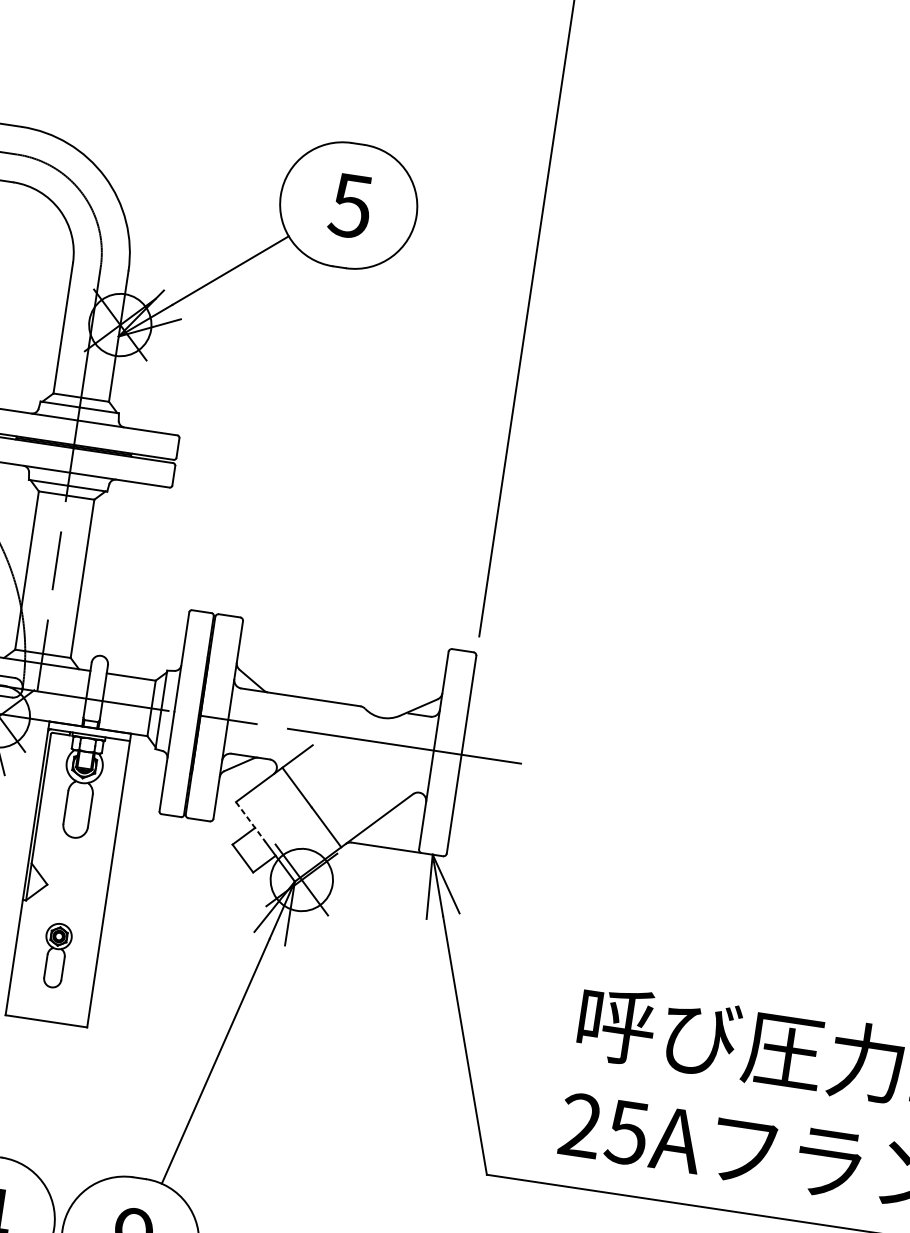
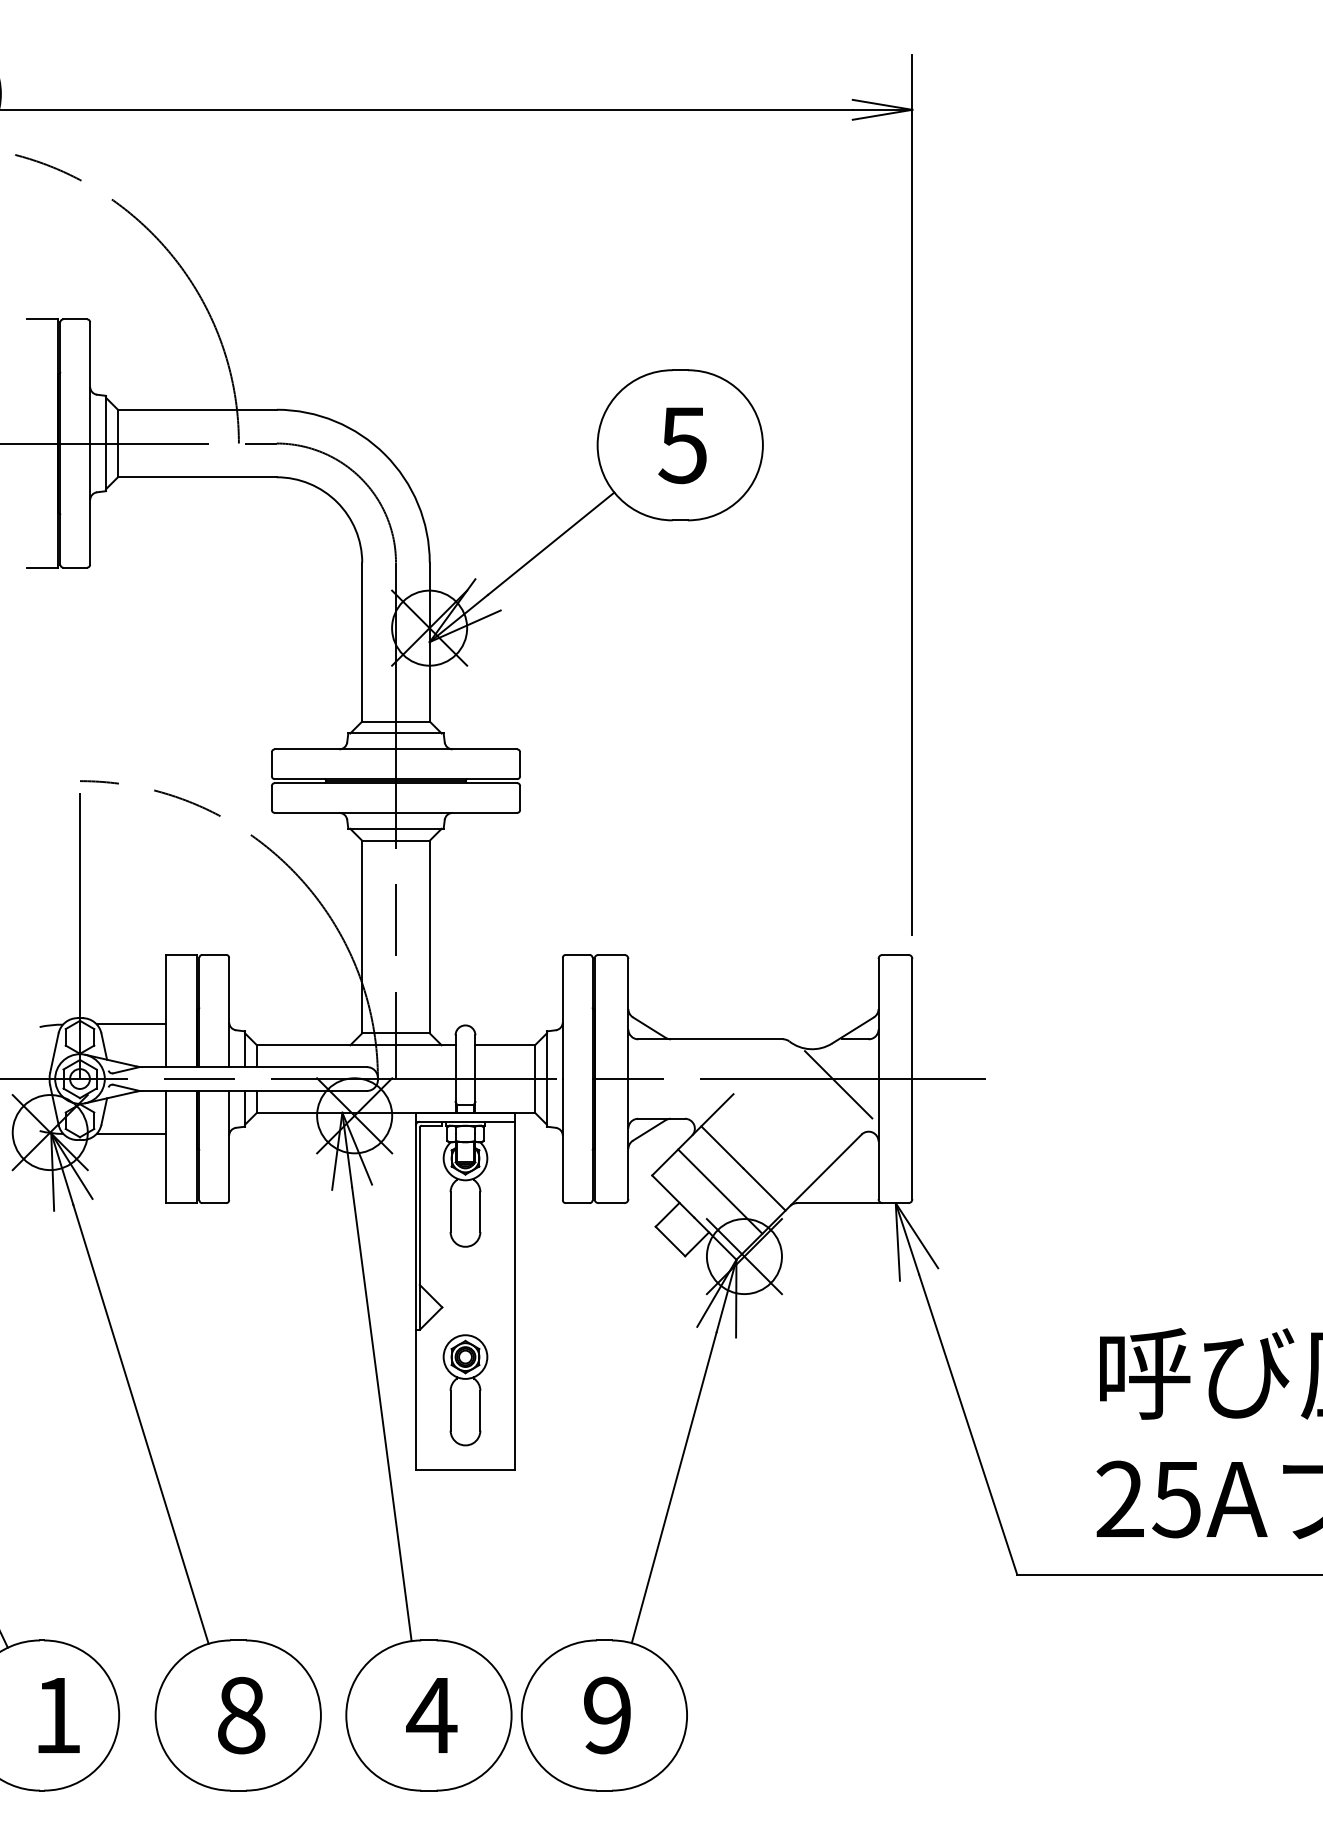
line: (400, 750) -> (838, 1084), added
line: (250, 821) -> (673, 1196), dashed -> solid
line: (290, 823) -> (720, 1191), added
part: (56, 955) -> (465, 1390), size x1.43

